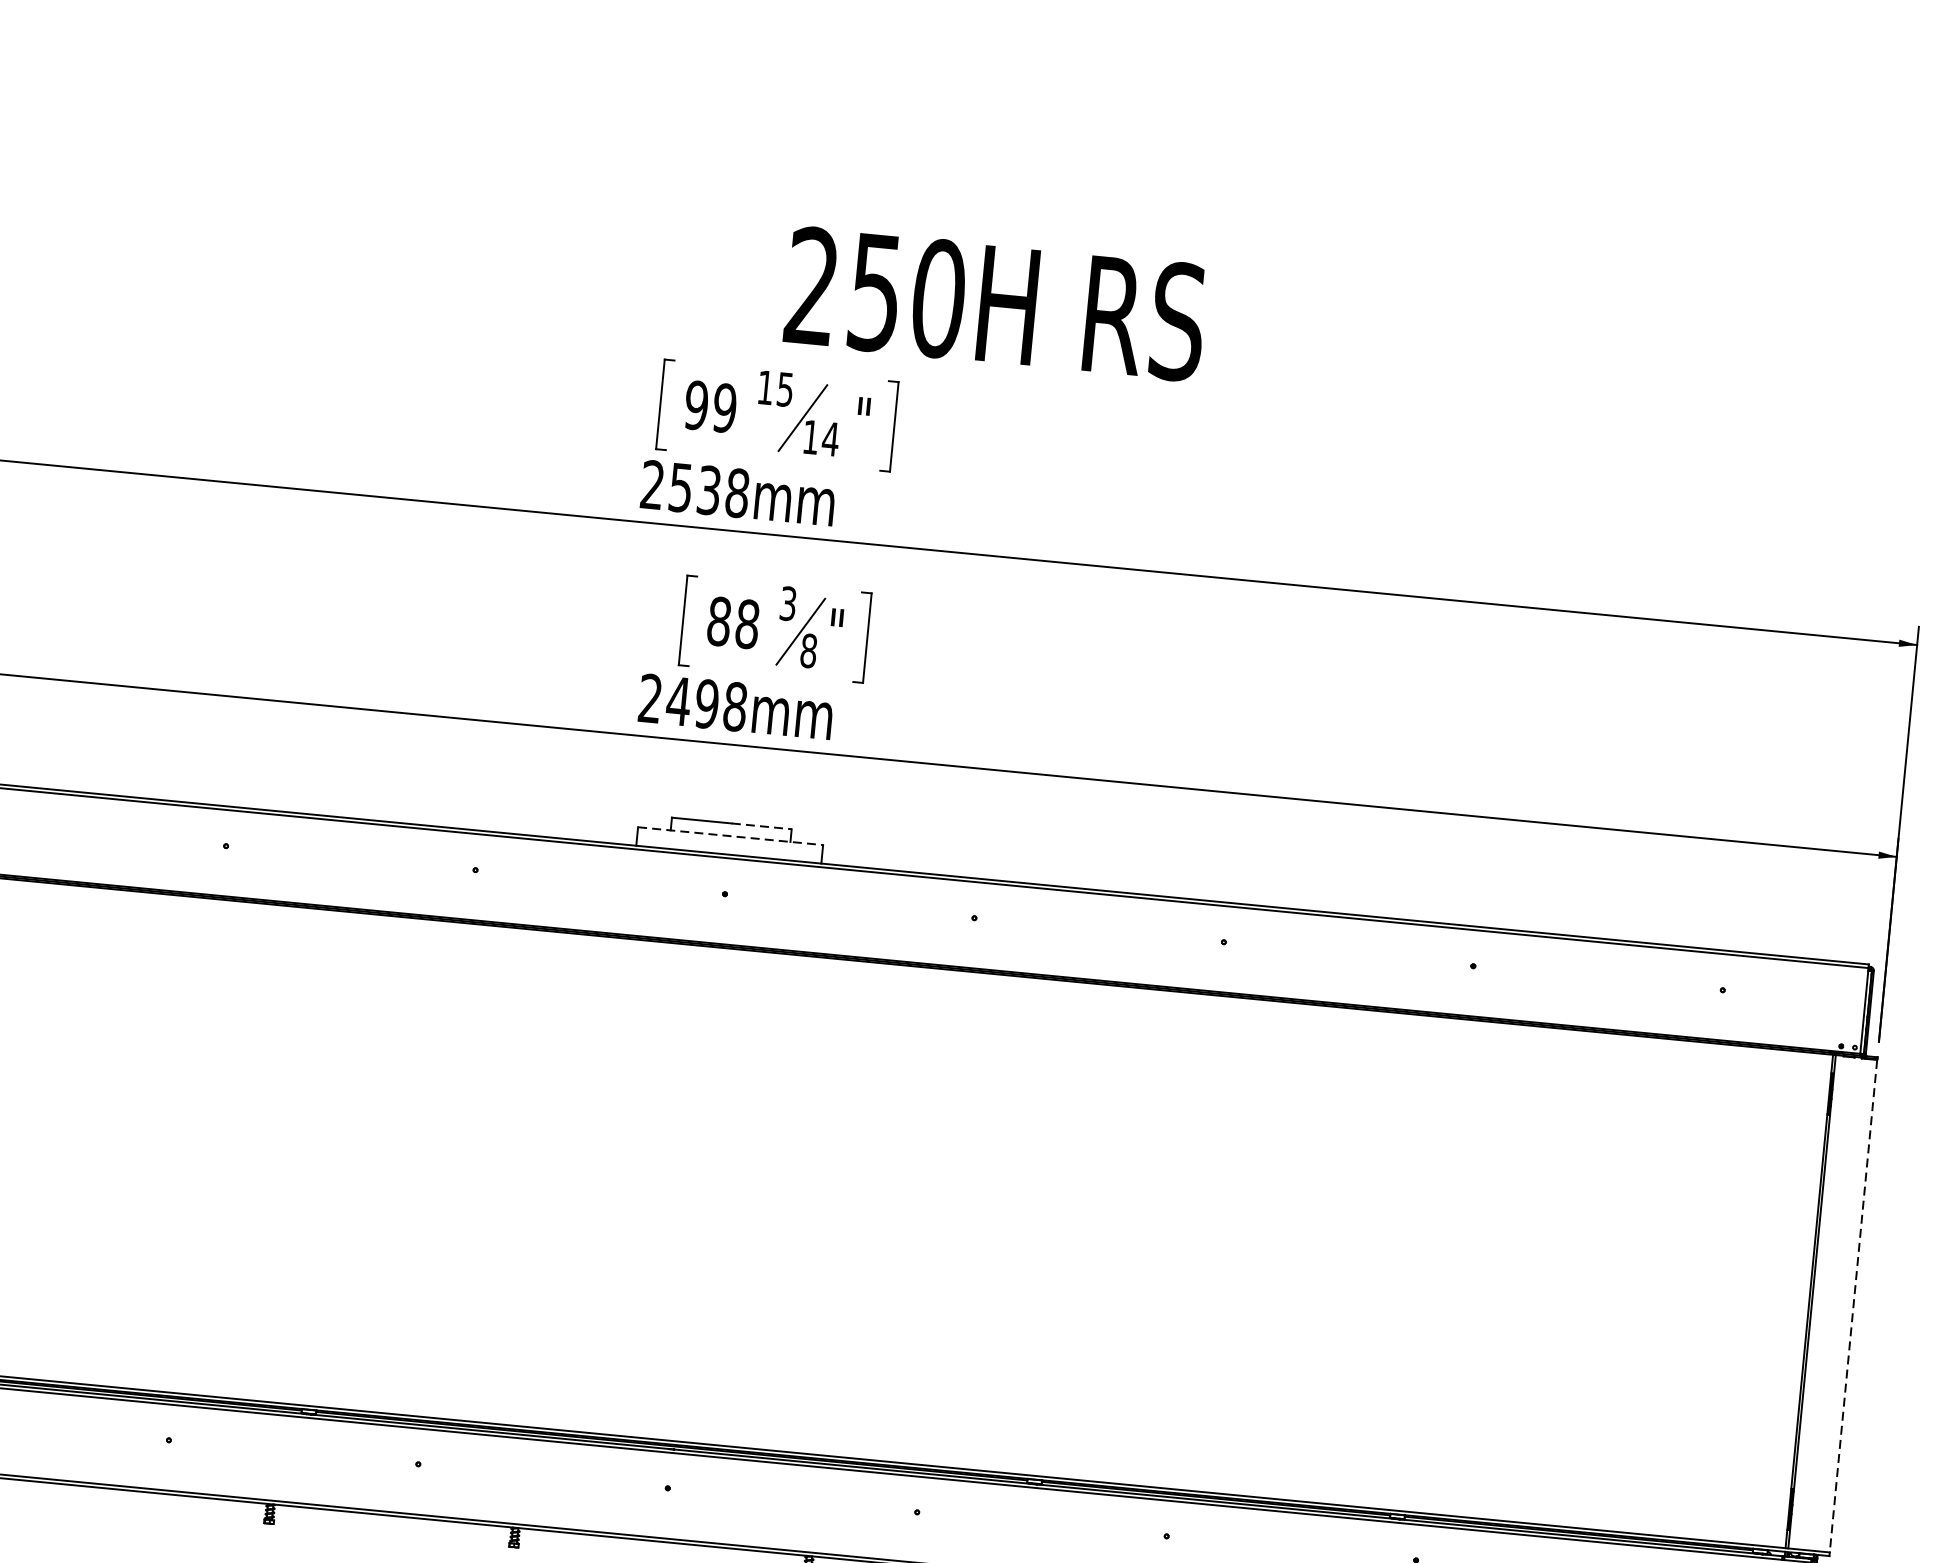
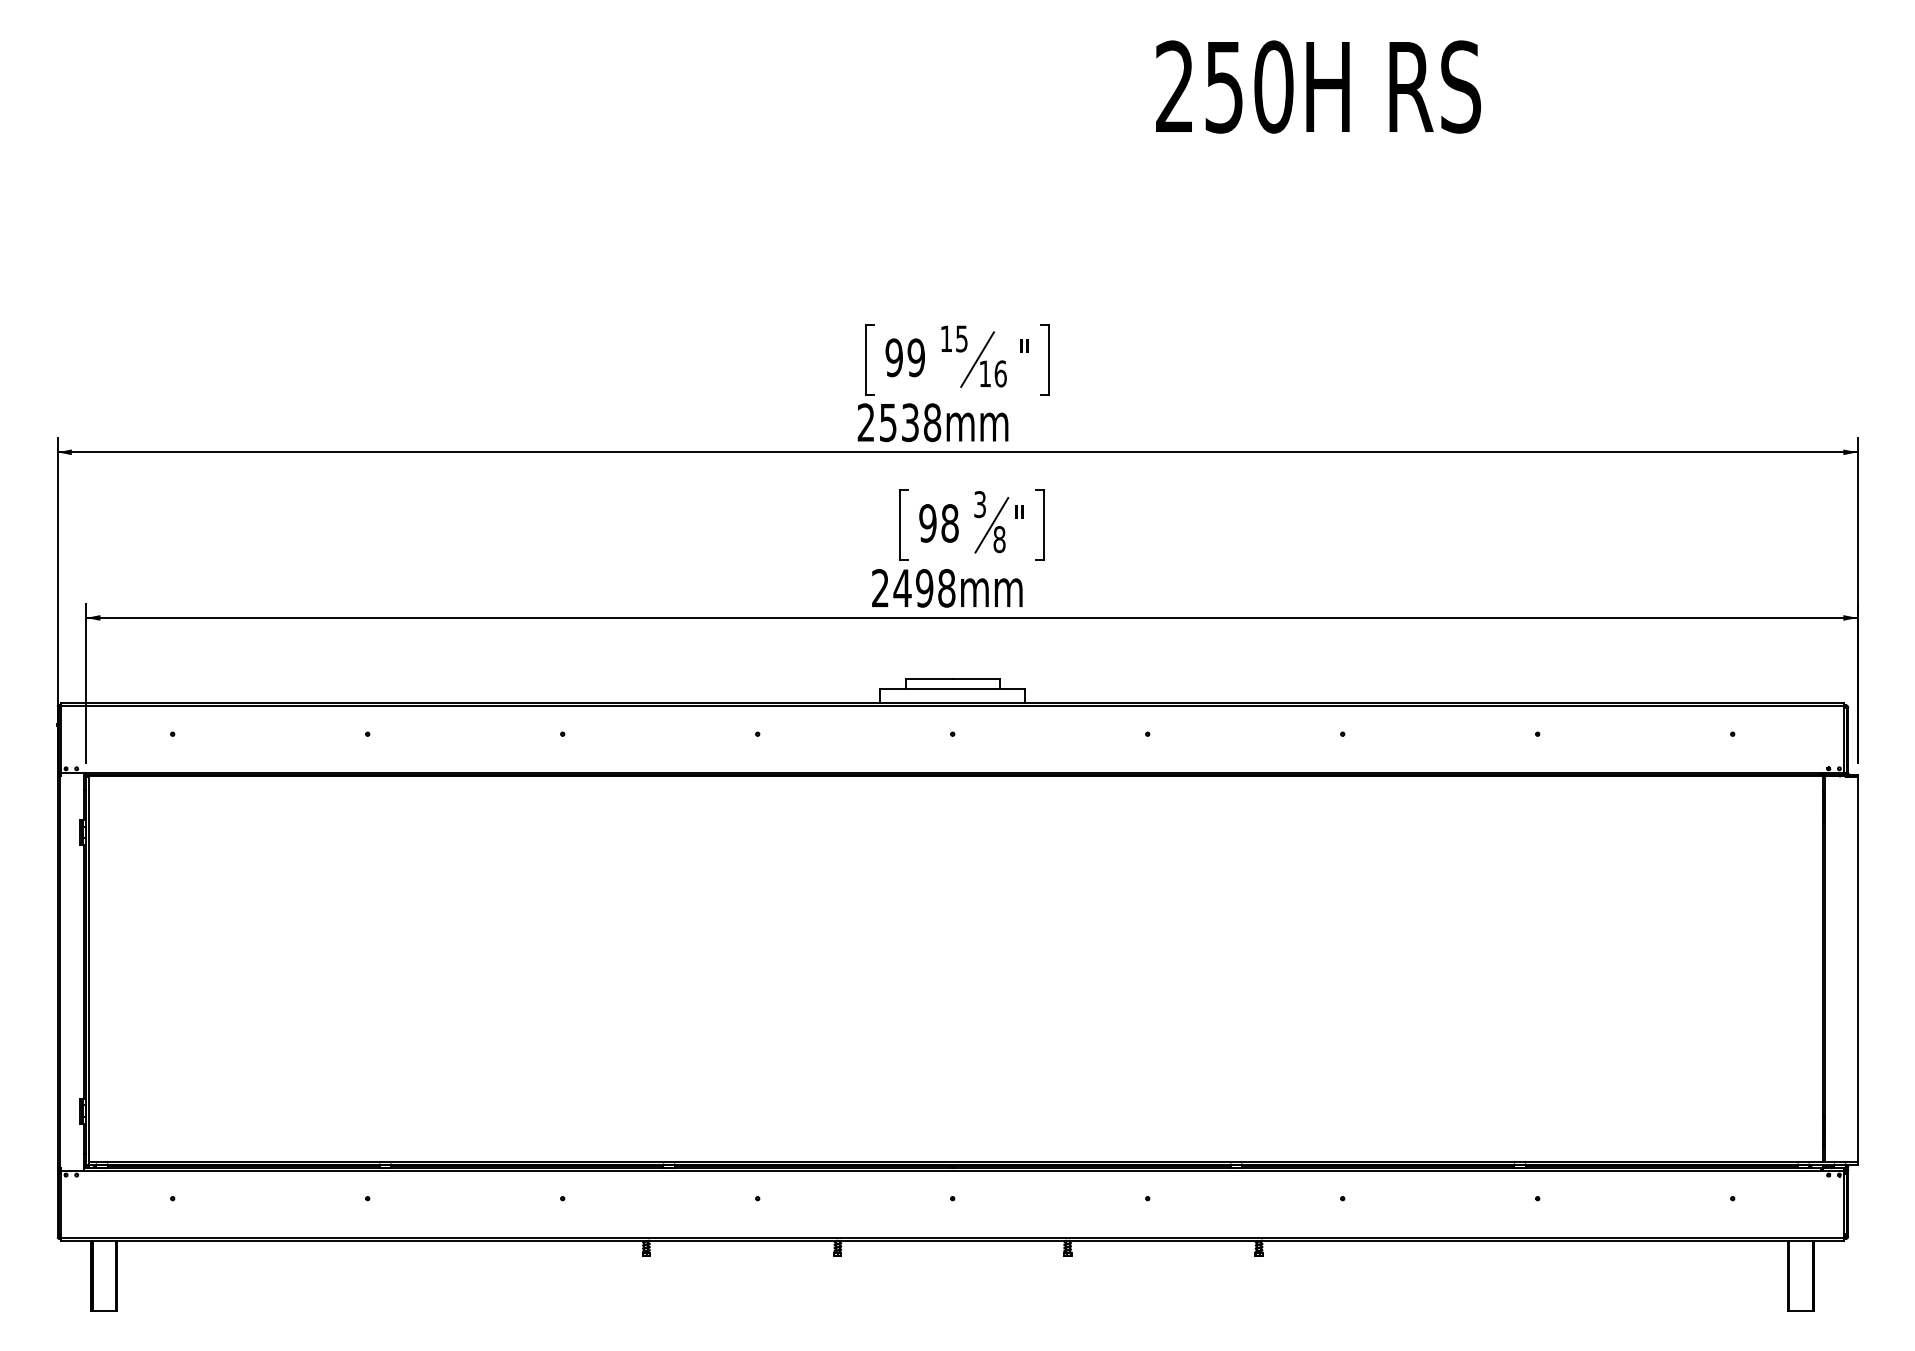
text: (995, 303) -> (1318, 86), moved
text: (830, 438) -> (1000, 373), 14 -> 16
text: (718, 621) -> (927, 523), 88 -> 98
line: (762, 825) -> (976, 678), dashed -> solid
line: (731, 835) -> (953, 688), dashed -> solid
line: (1853, 1306) -> (1857, 969), dashed -> solid

